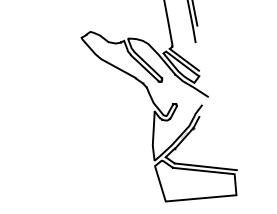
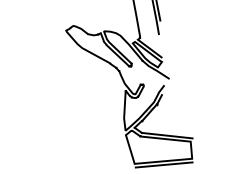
line: (201, 202) -> (163, 164), added

